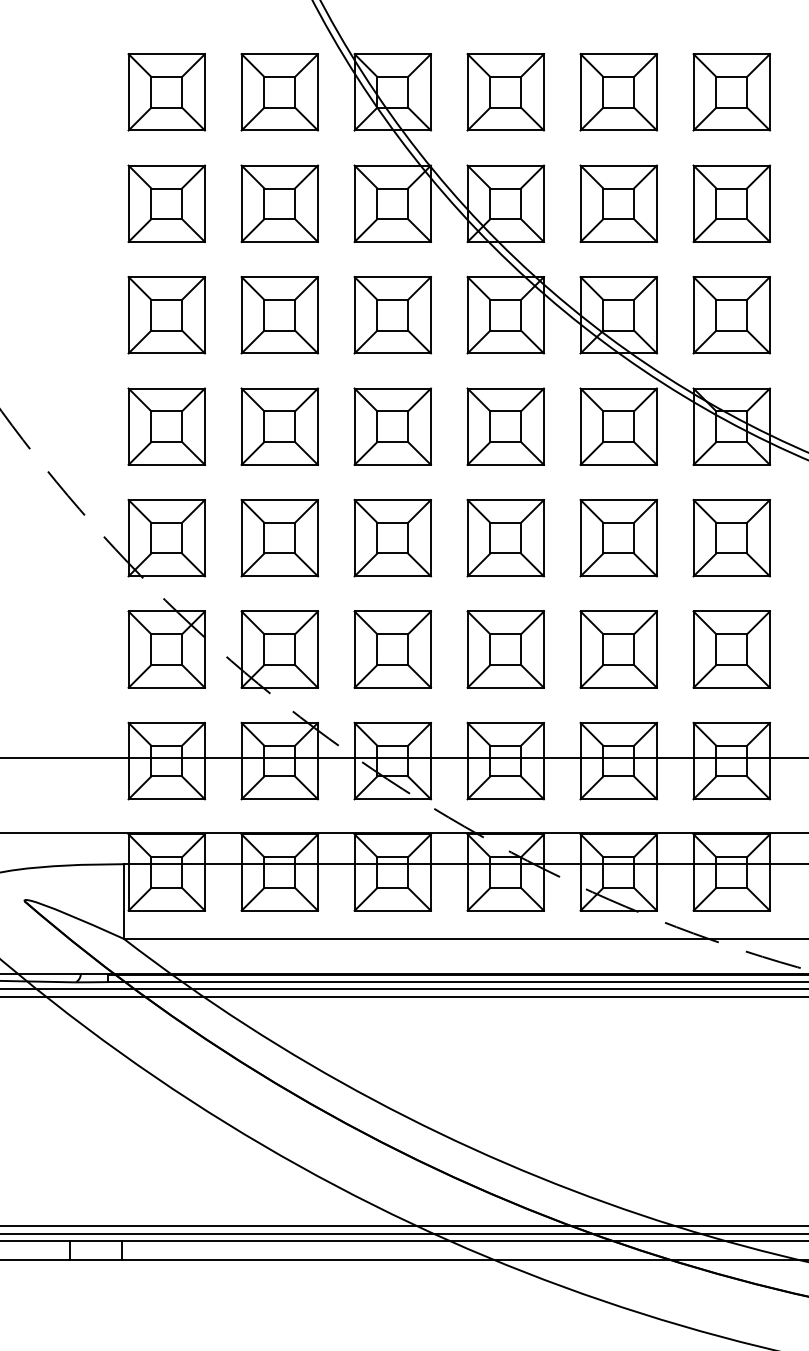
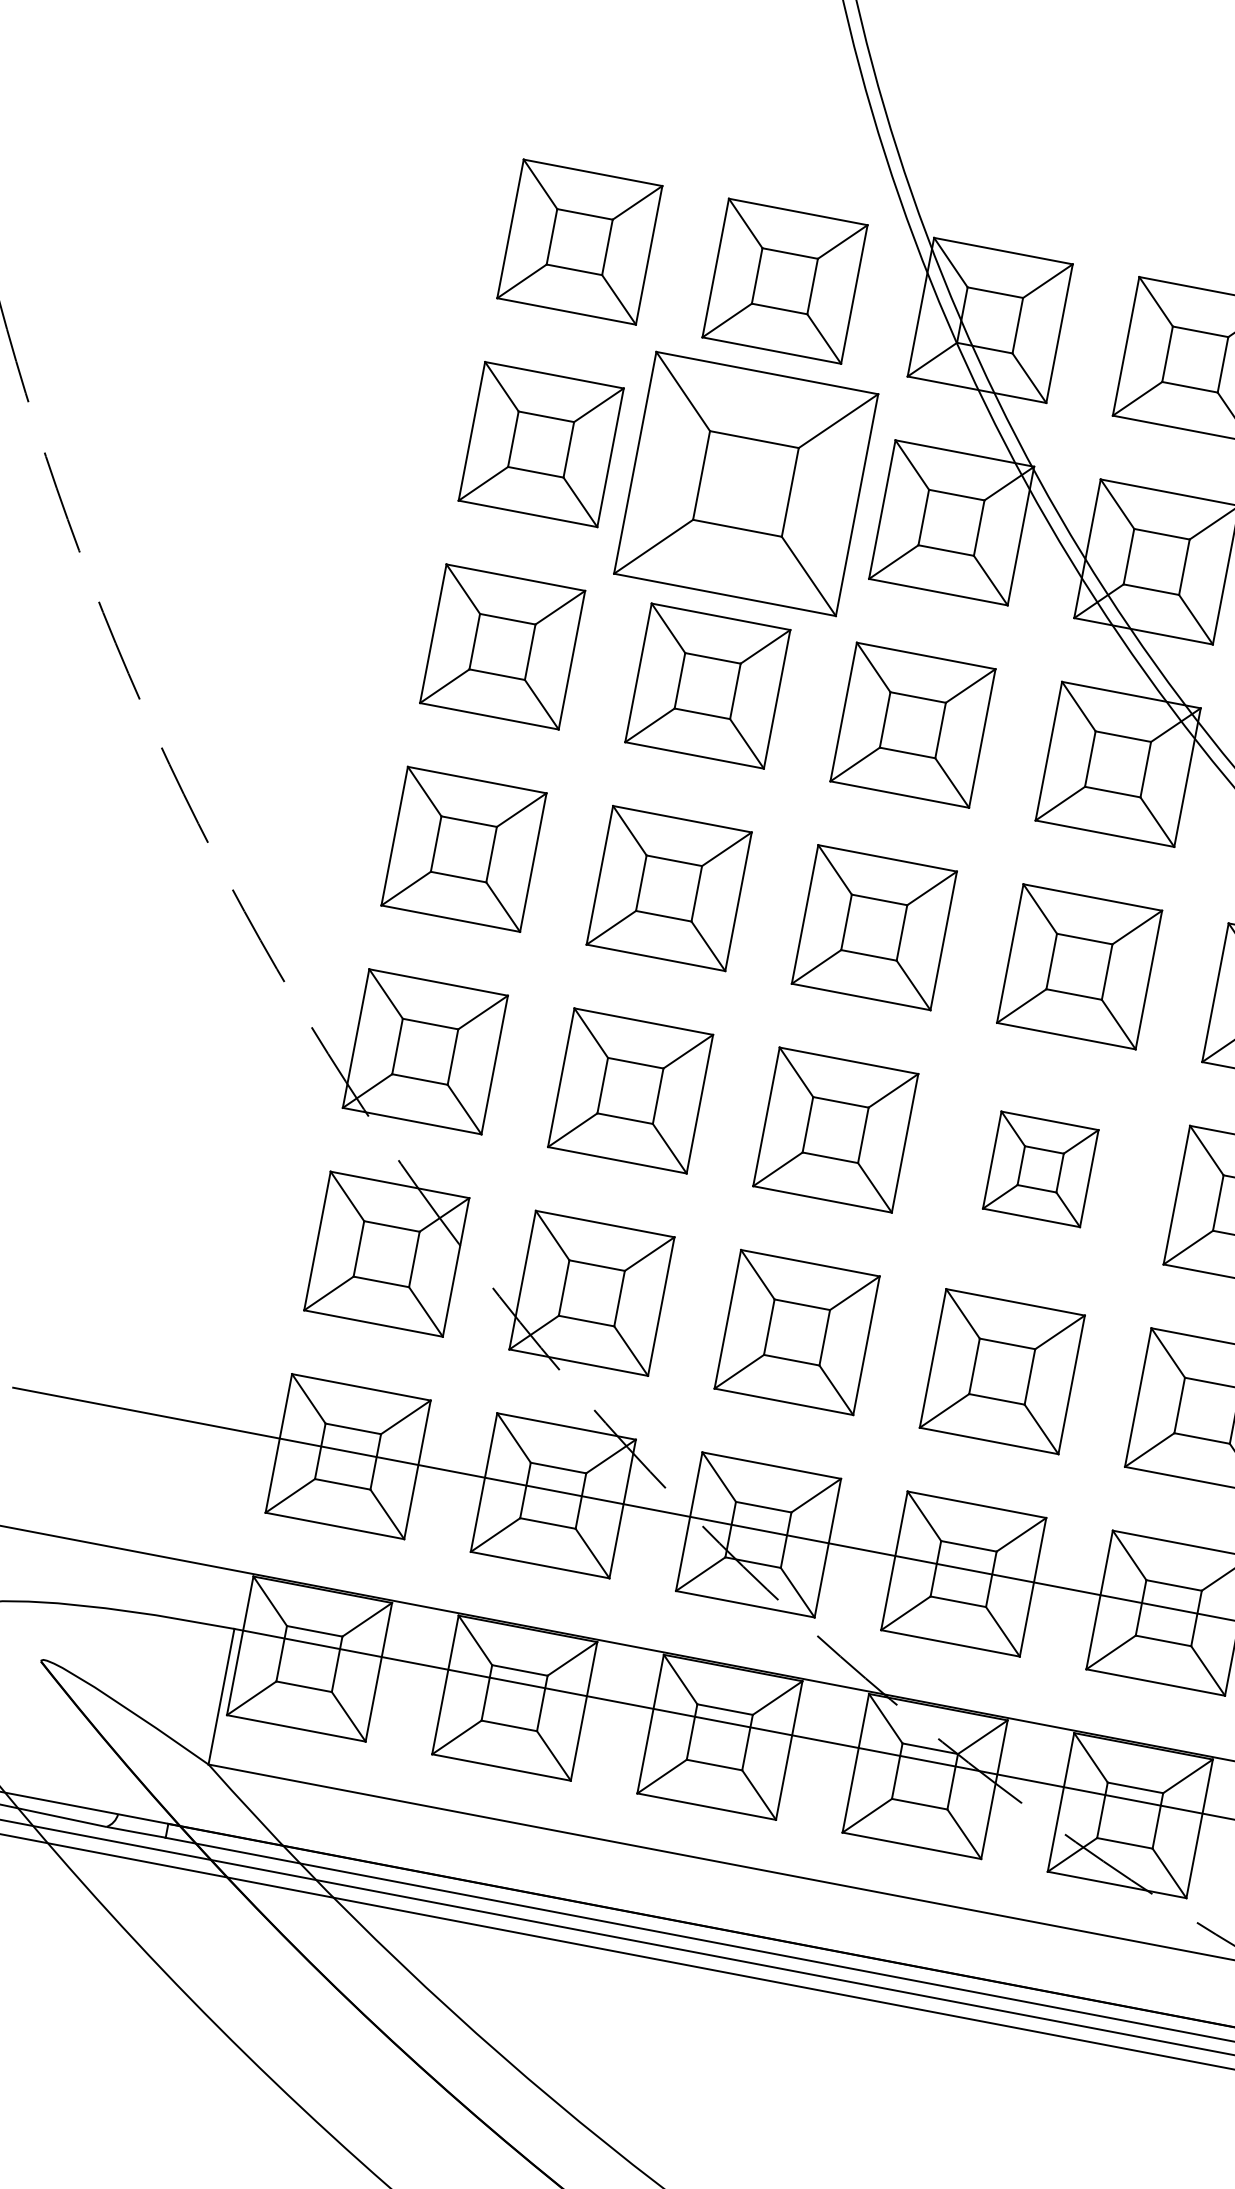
part: (279, 203) -> (745, 483), size x1.6
part: (505, 538) -> (1040, 1169), size x0.7

